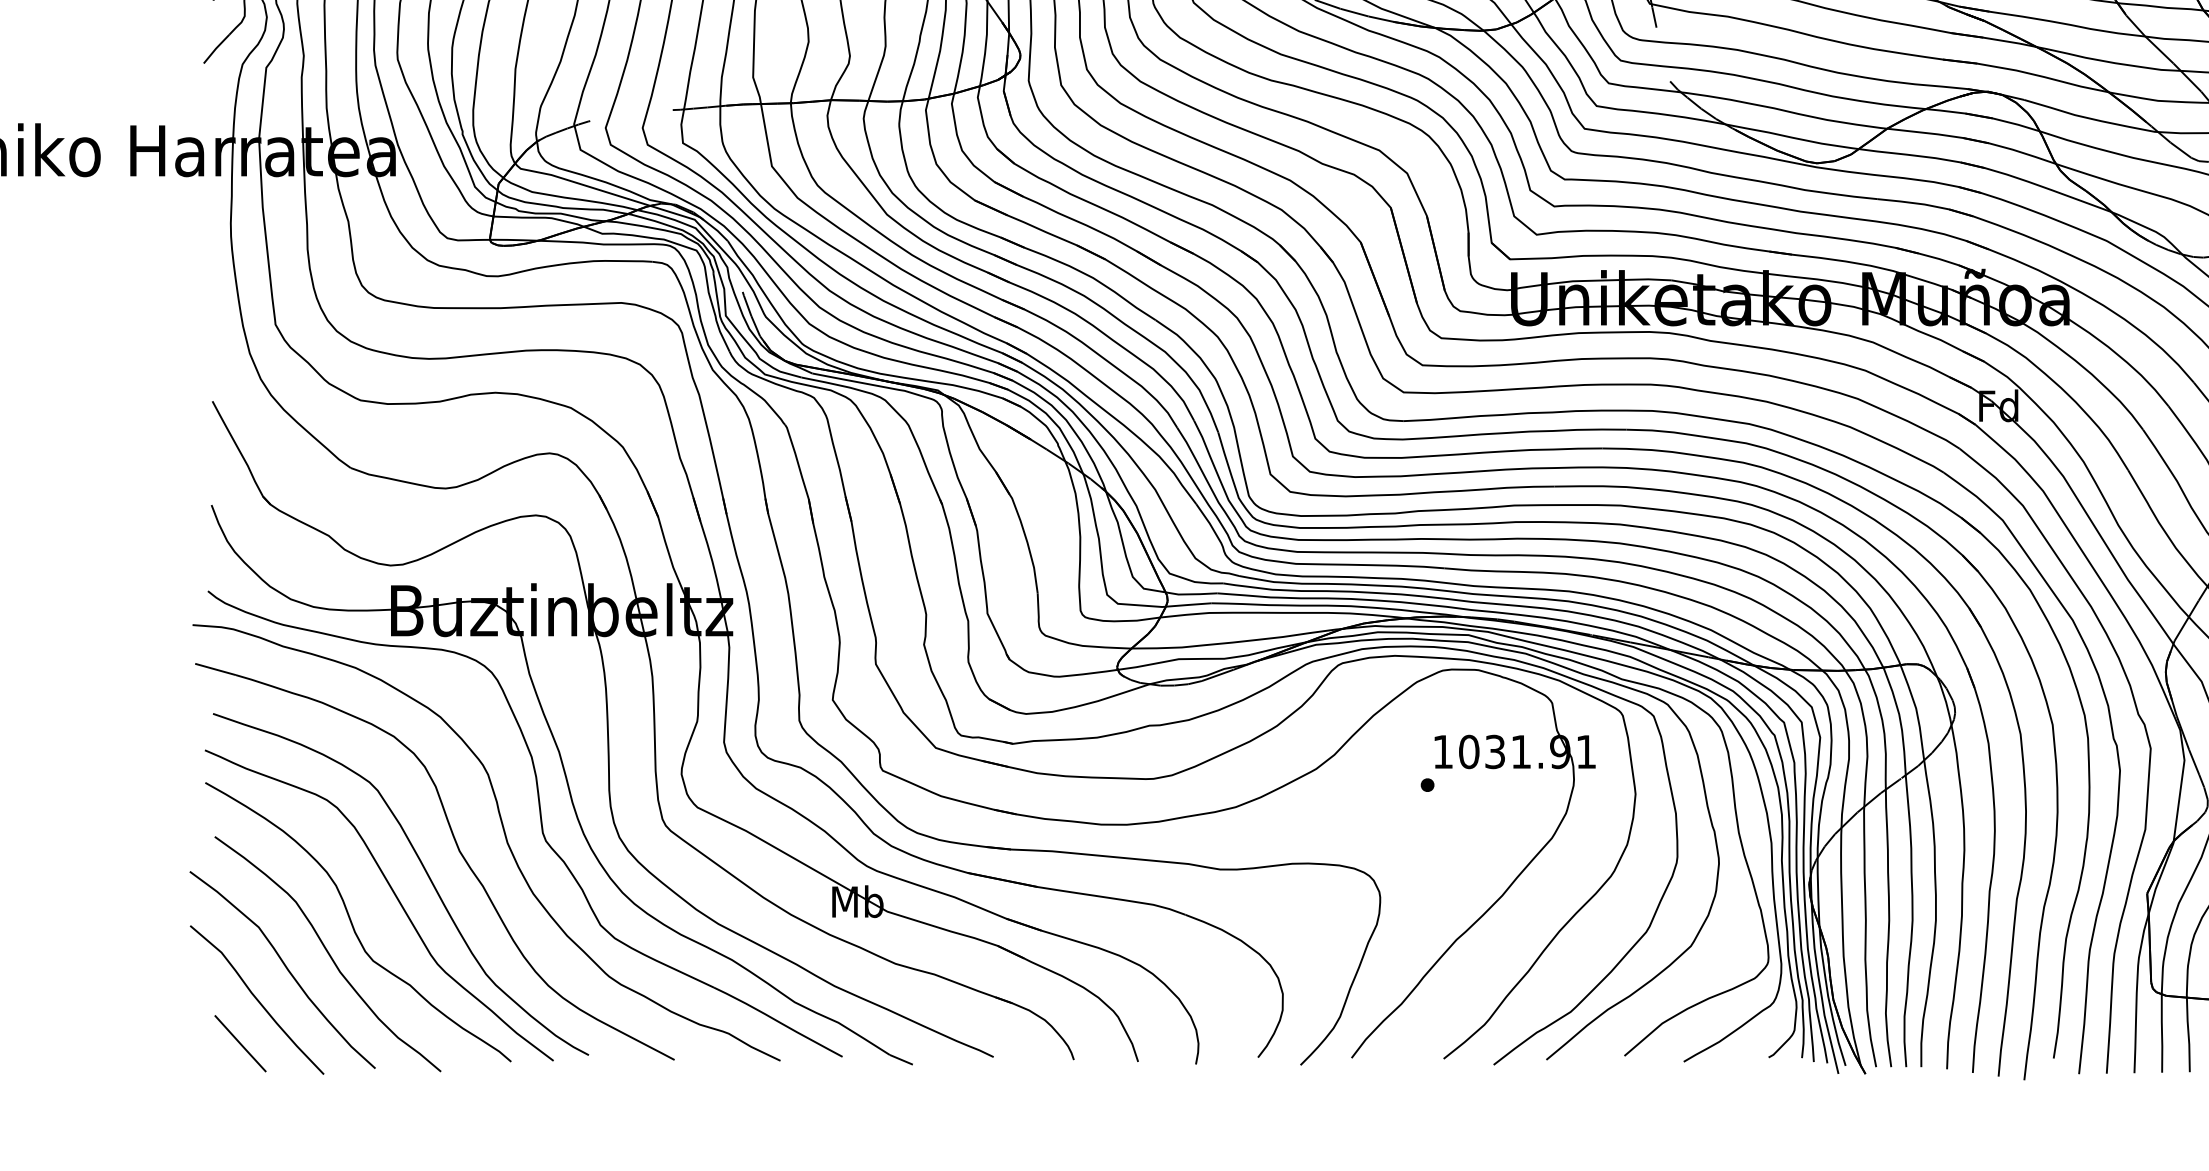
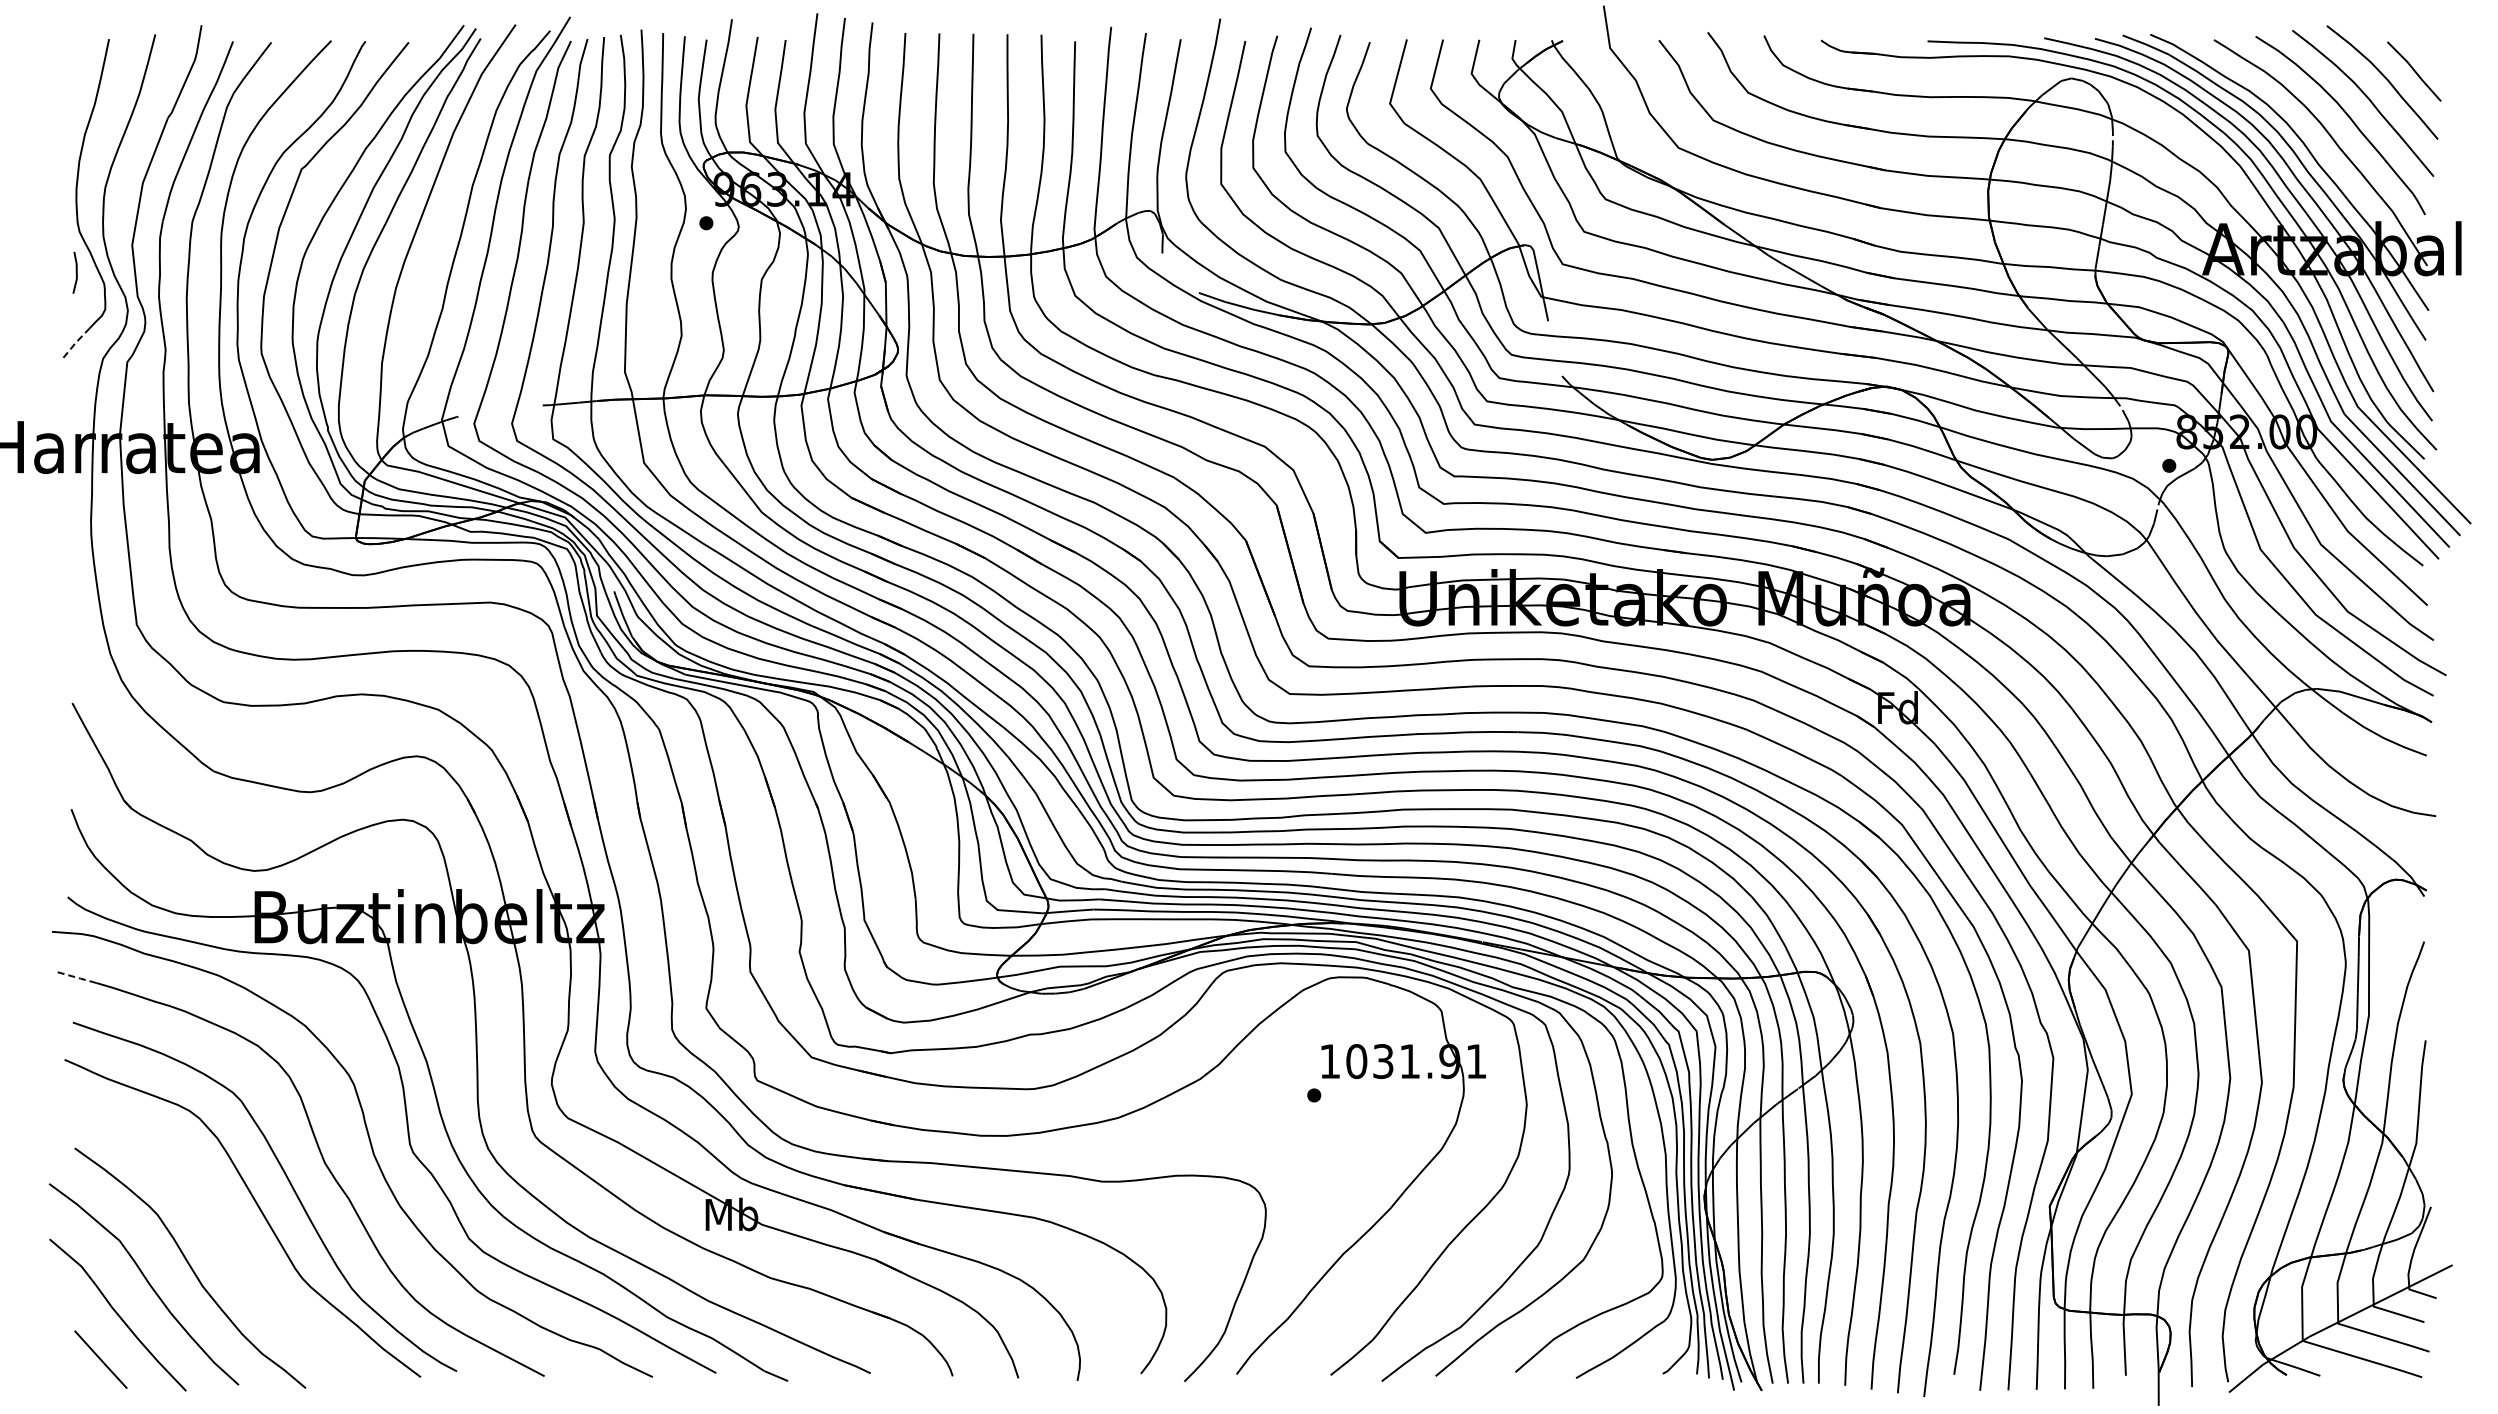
line: (216, 47) -> (76, 341), solid -> dashed
line: (215, 669) -> (75, 977), solid -> dashed
curve: (353, 925) -> (216, 1238), removed

